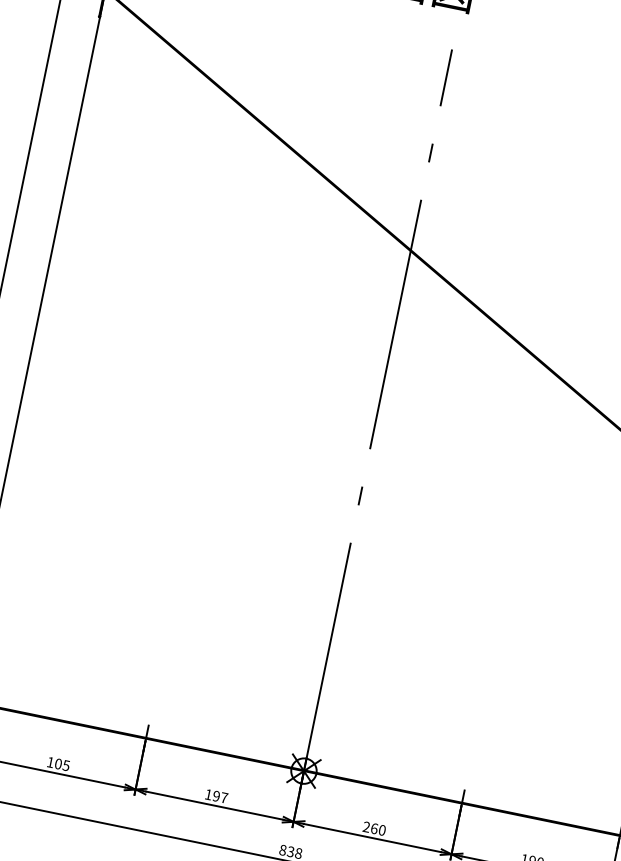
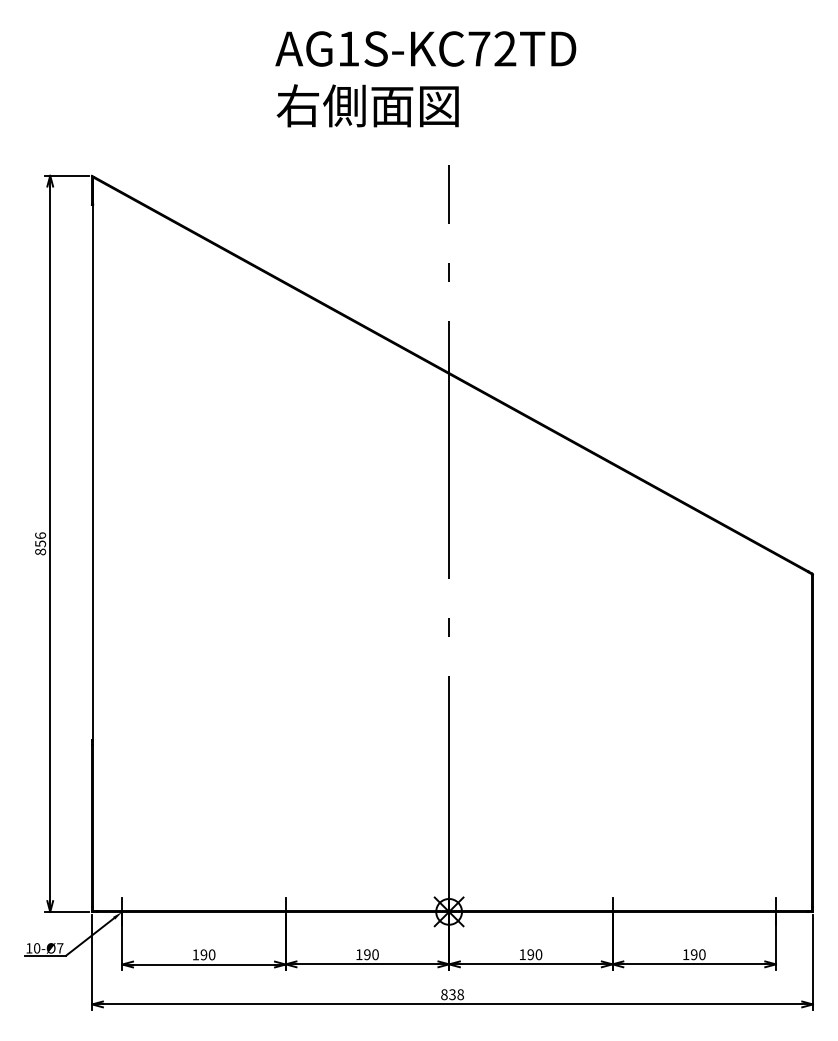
text: (61, 764) -> (207, 954), 105 -> 190
text: (224, 797) -> (375, 954), 197 -> 190
text: (370, 827) -> (526, 954), 260 -> 190

